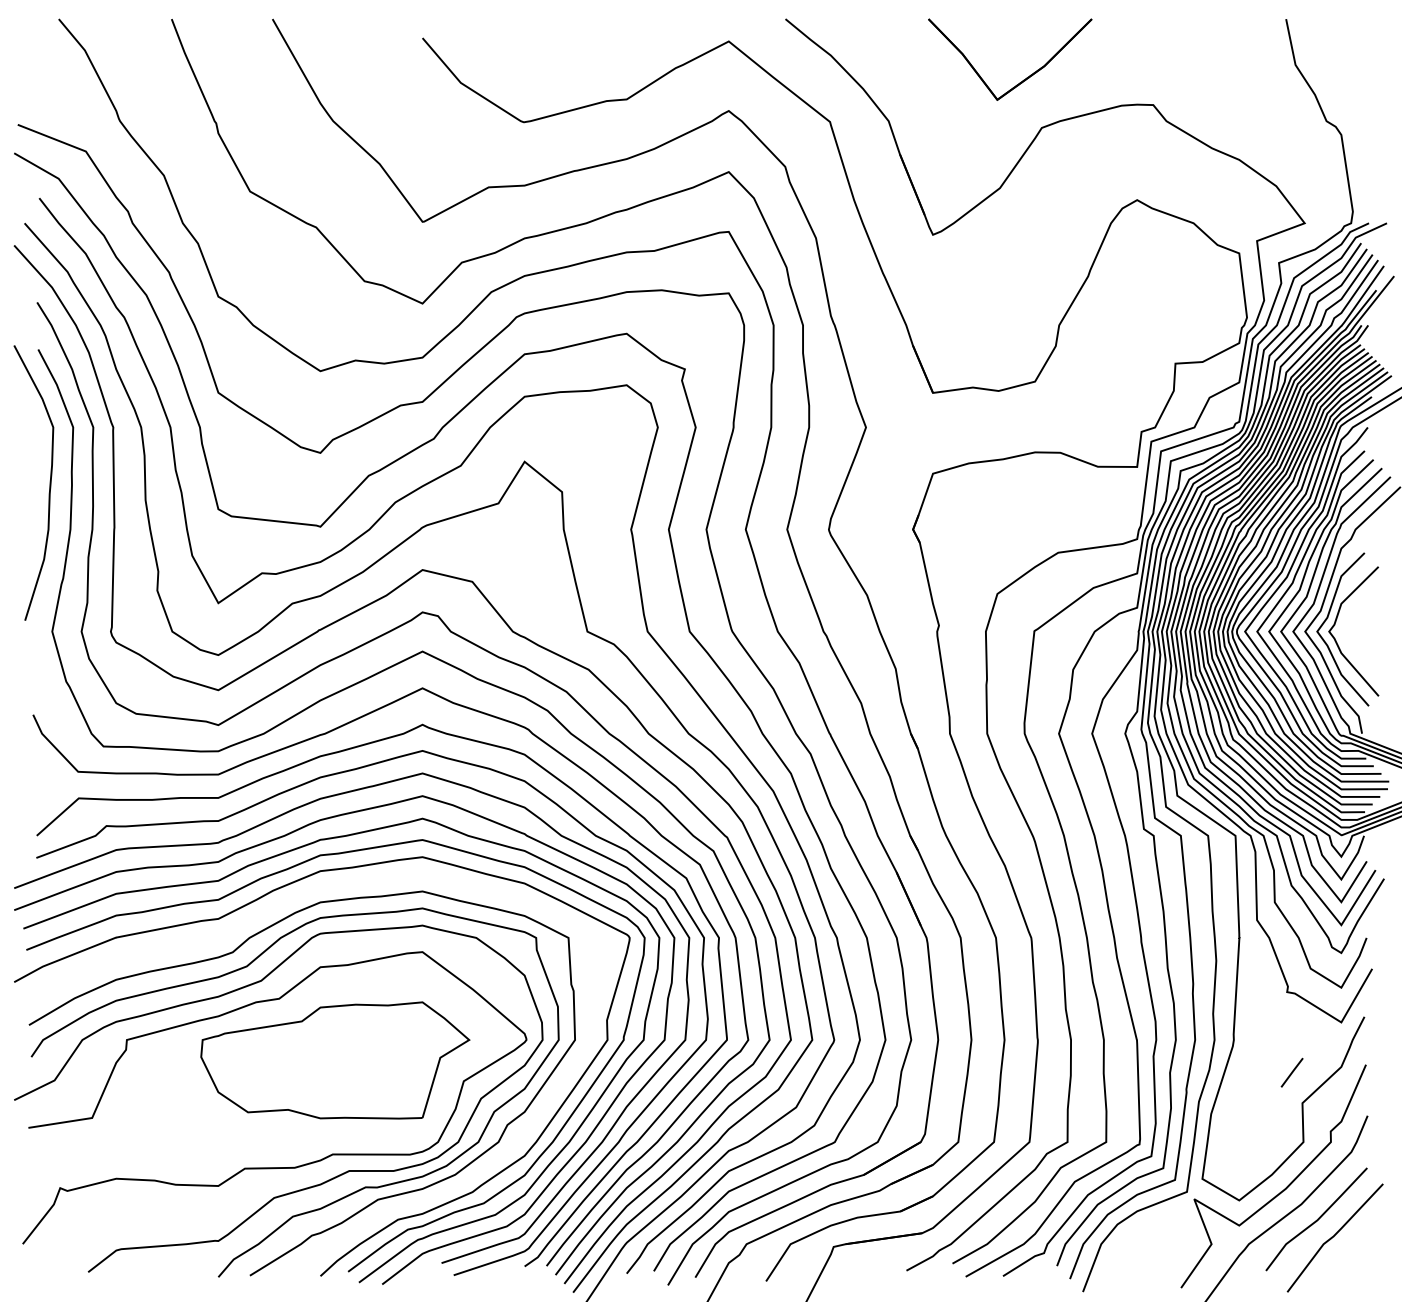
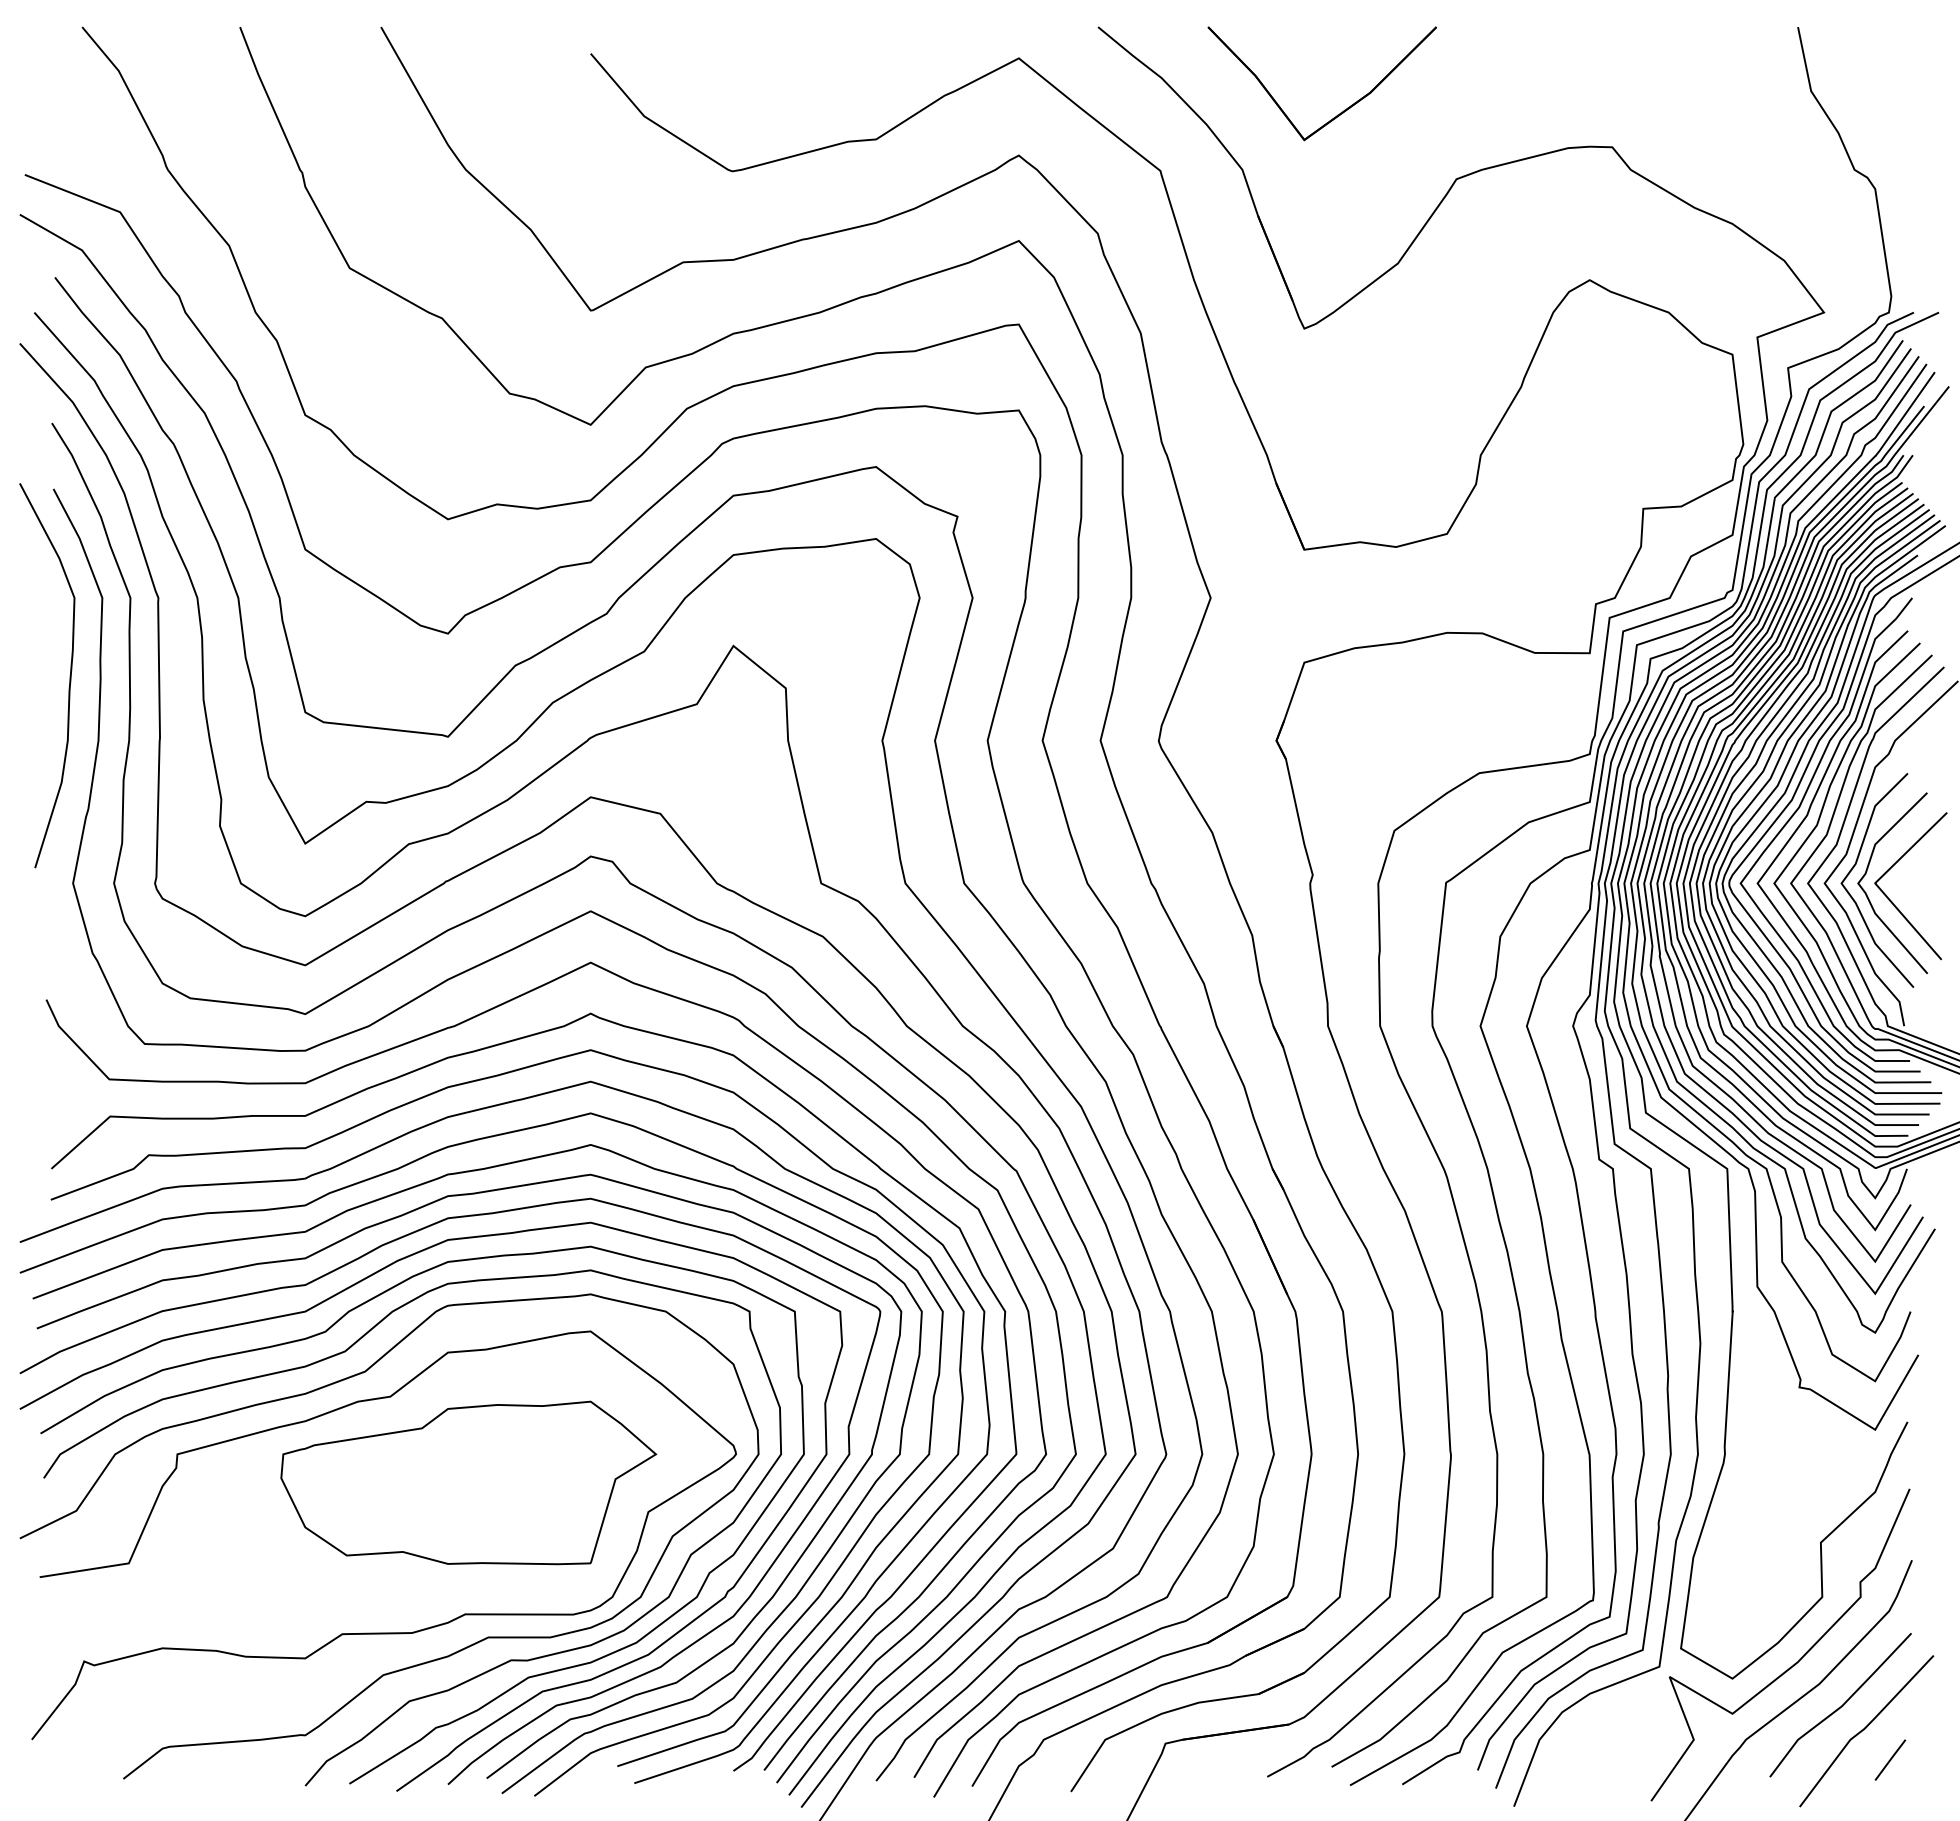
part: (1023, 80) -> (1340, 112), moved
line: (1354, 645) -> (1893, 902), added
line: (1292, 1072) -> (1890, 1759), moved
curve: (386, 1209) -> (540, 1691), added

